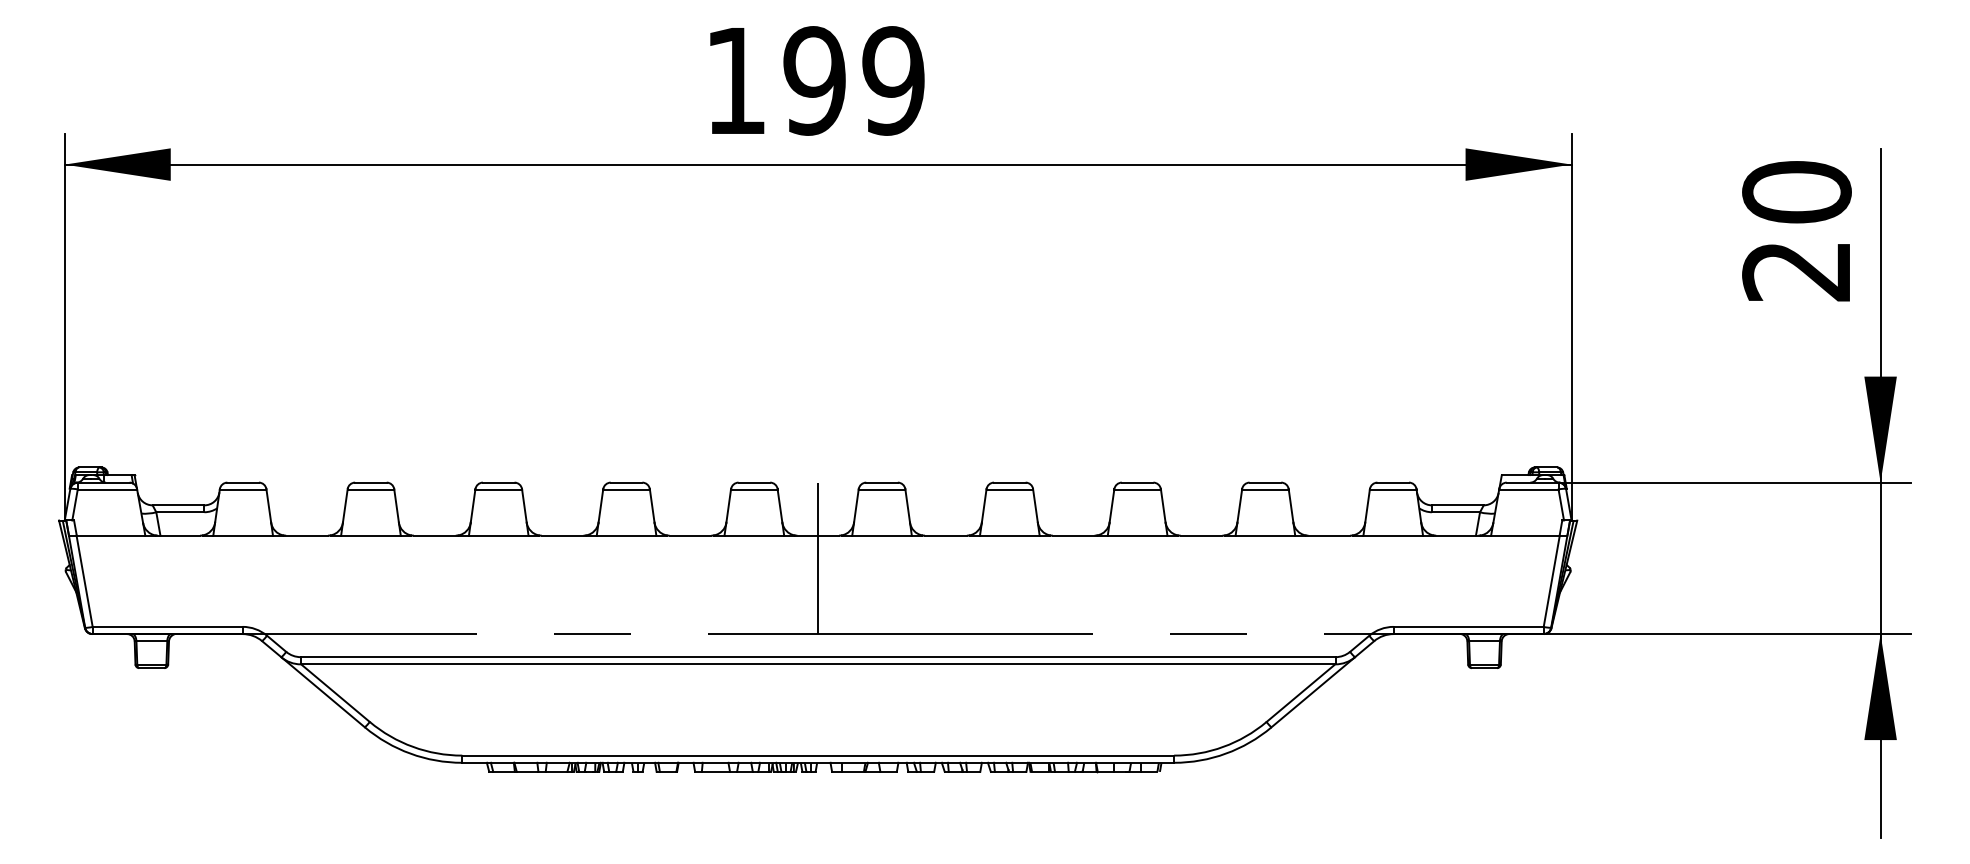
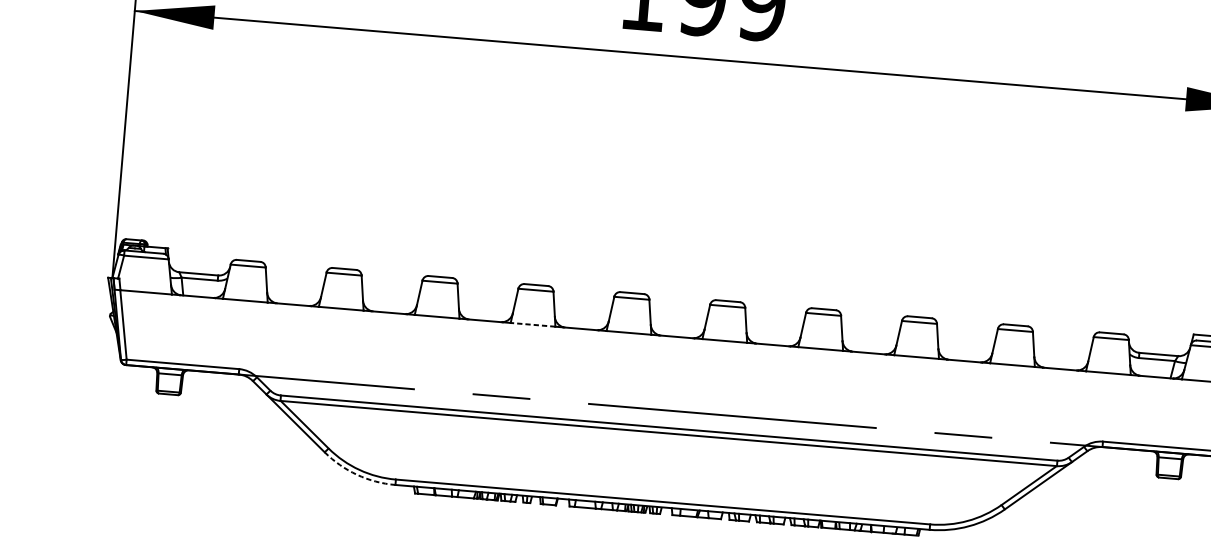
line: (626, 535) -> (533, 324), solid -> dashed
line: (818, 558) -> (675, 354), removed
arc: (410, 753) -> (357, 474), solid -> dashed

